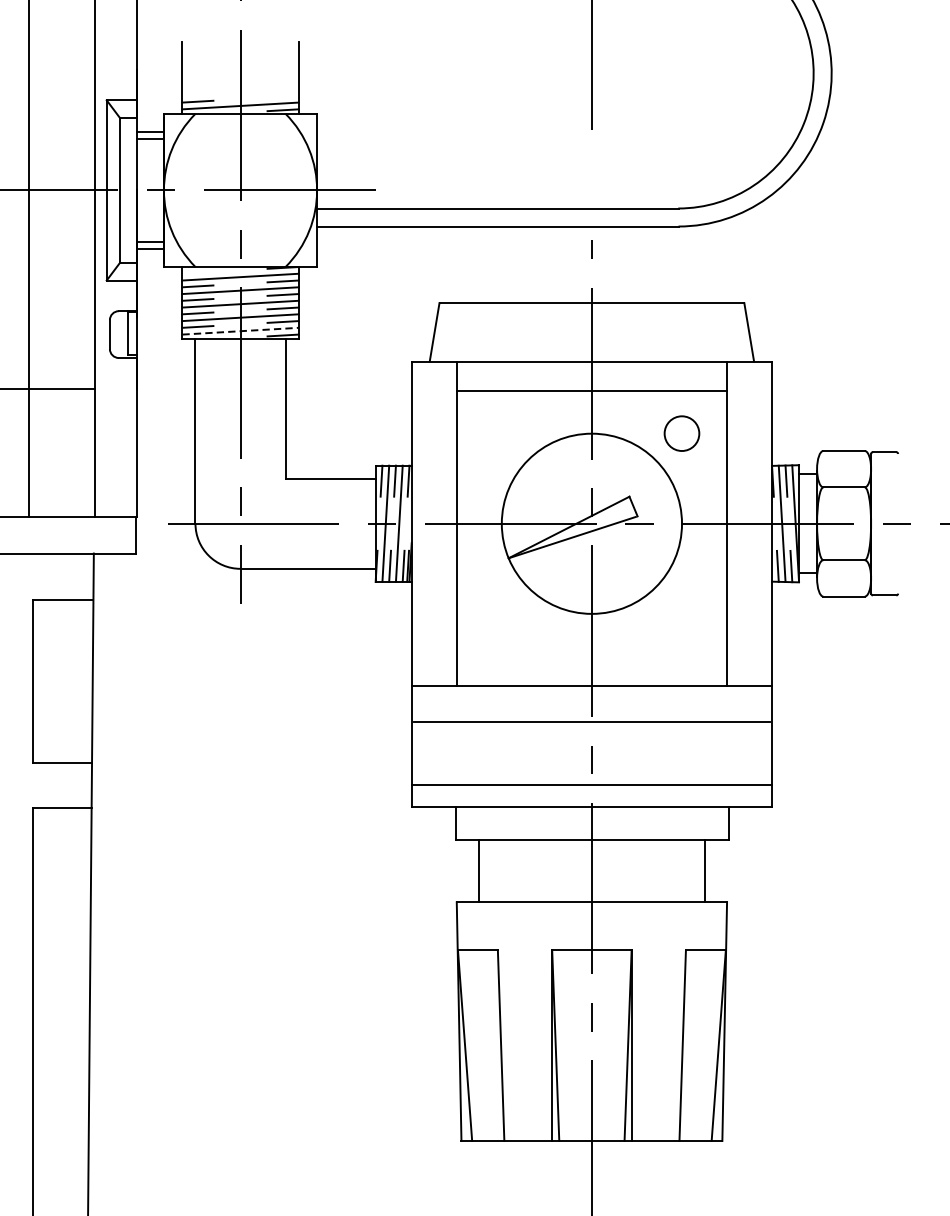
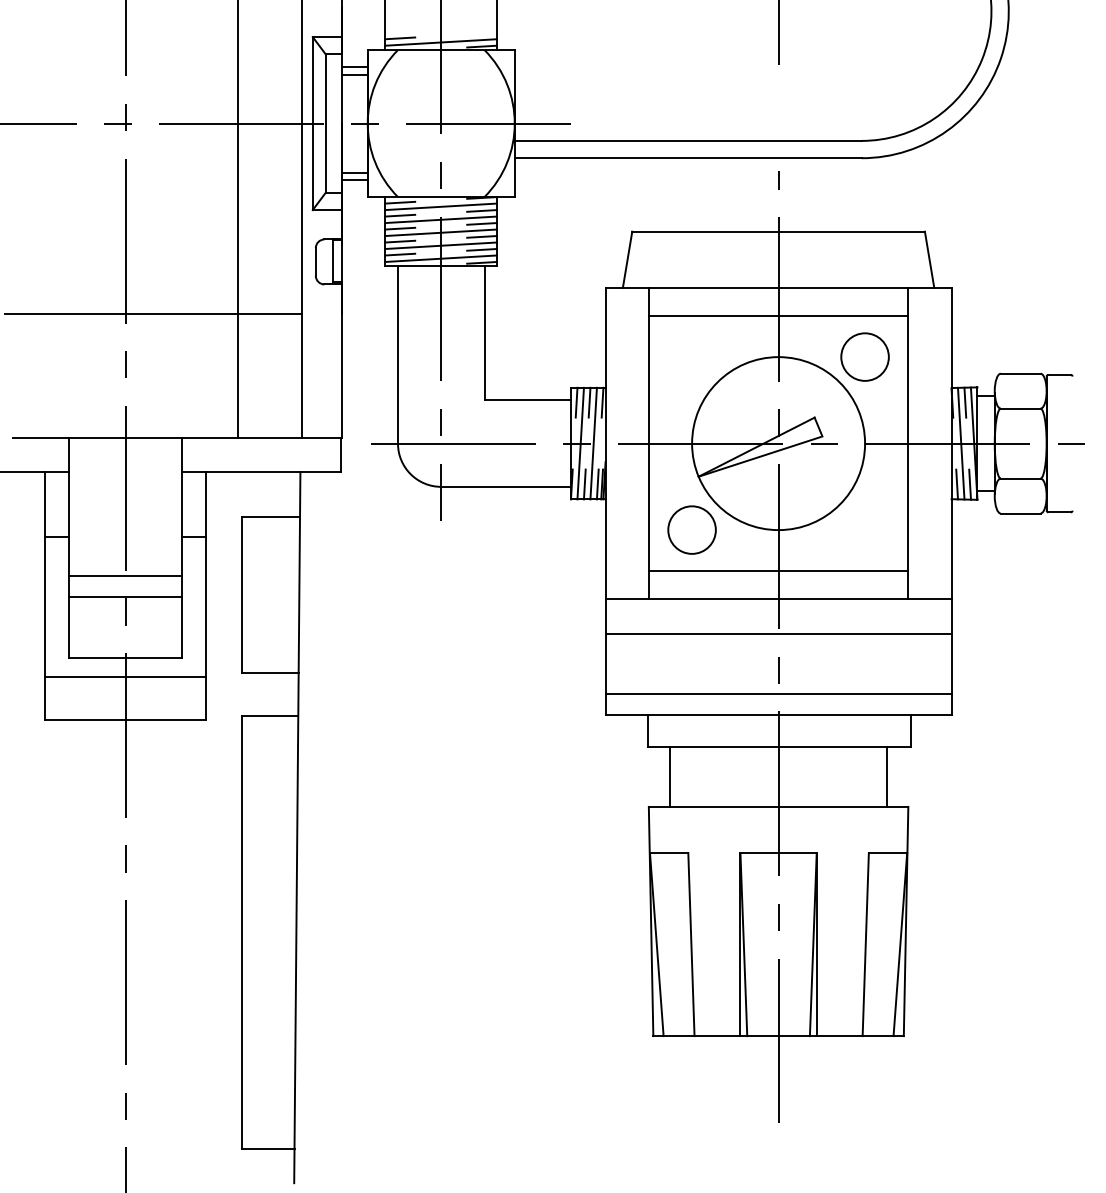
line: (198, 272) -> (400, 202), added
line: (240, 330) -> (441, 258), dashed -> solid
circle: (681, 433) -> (864, 356), size x1.43
circle: (501, 613) -> (691, 529), added
line: (591, 656) -> (778, 571), added

